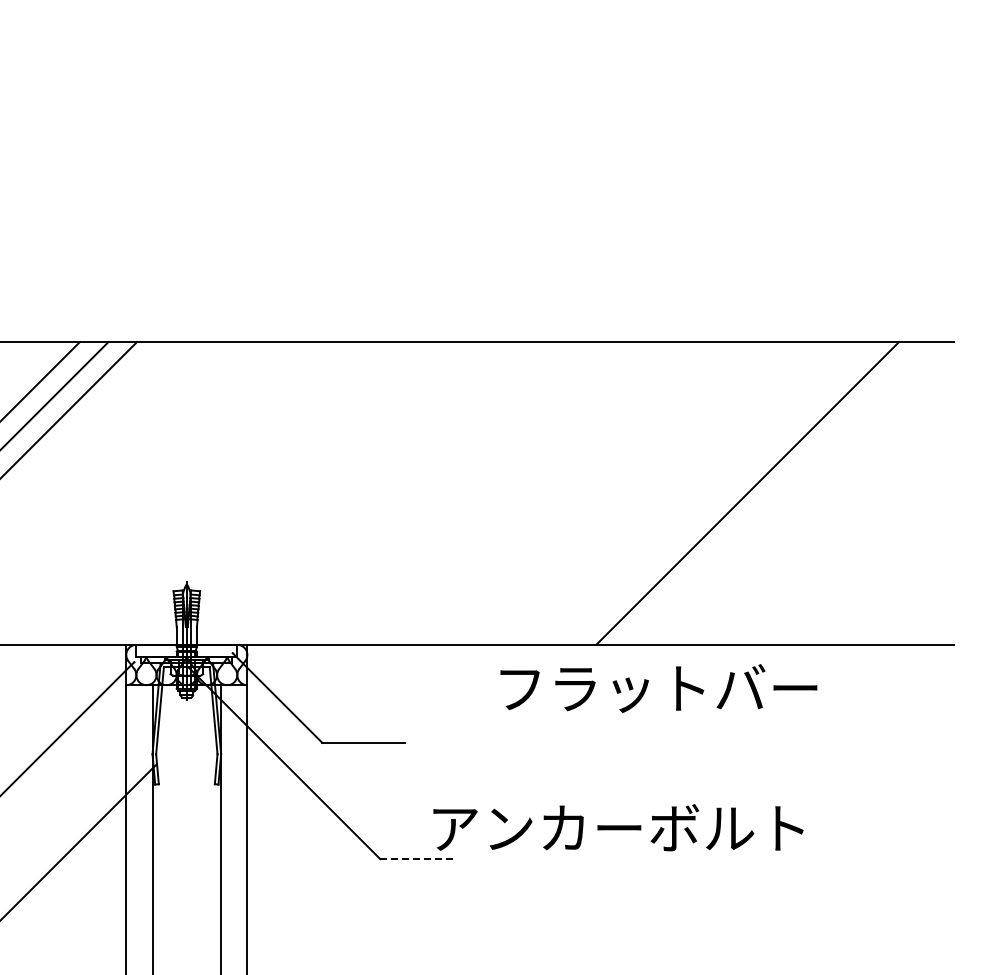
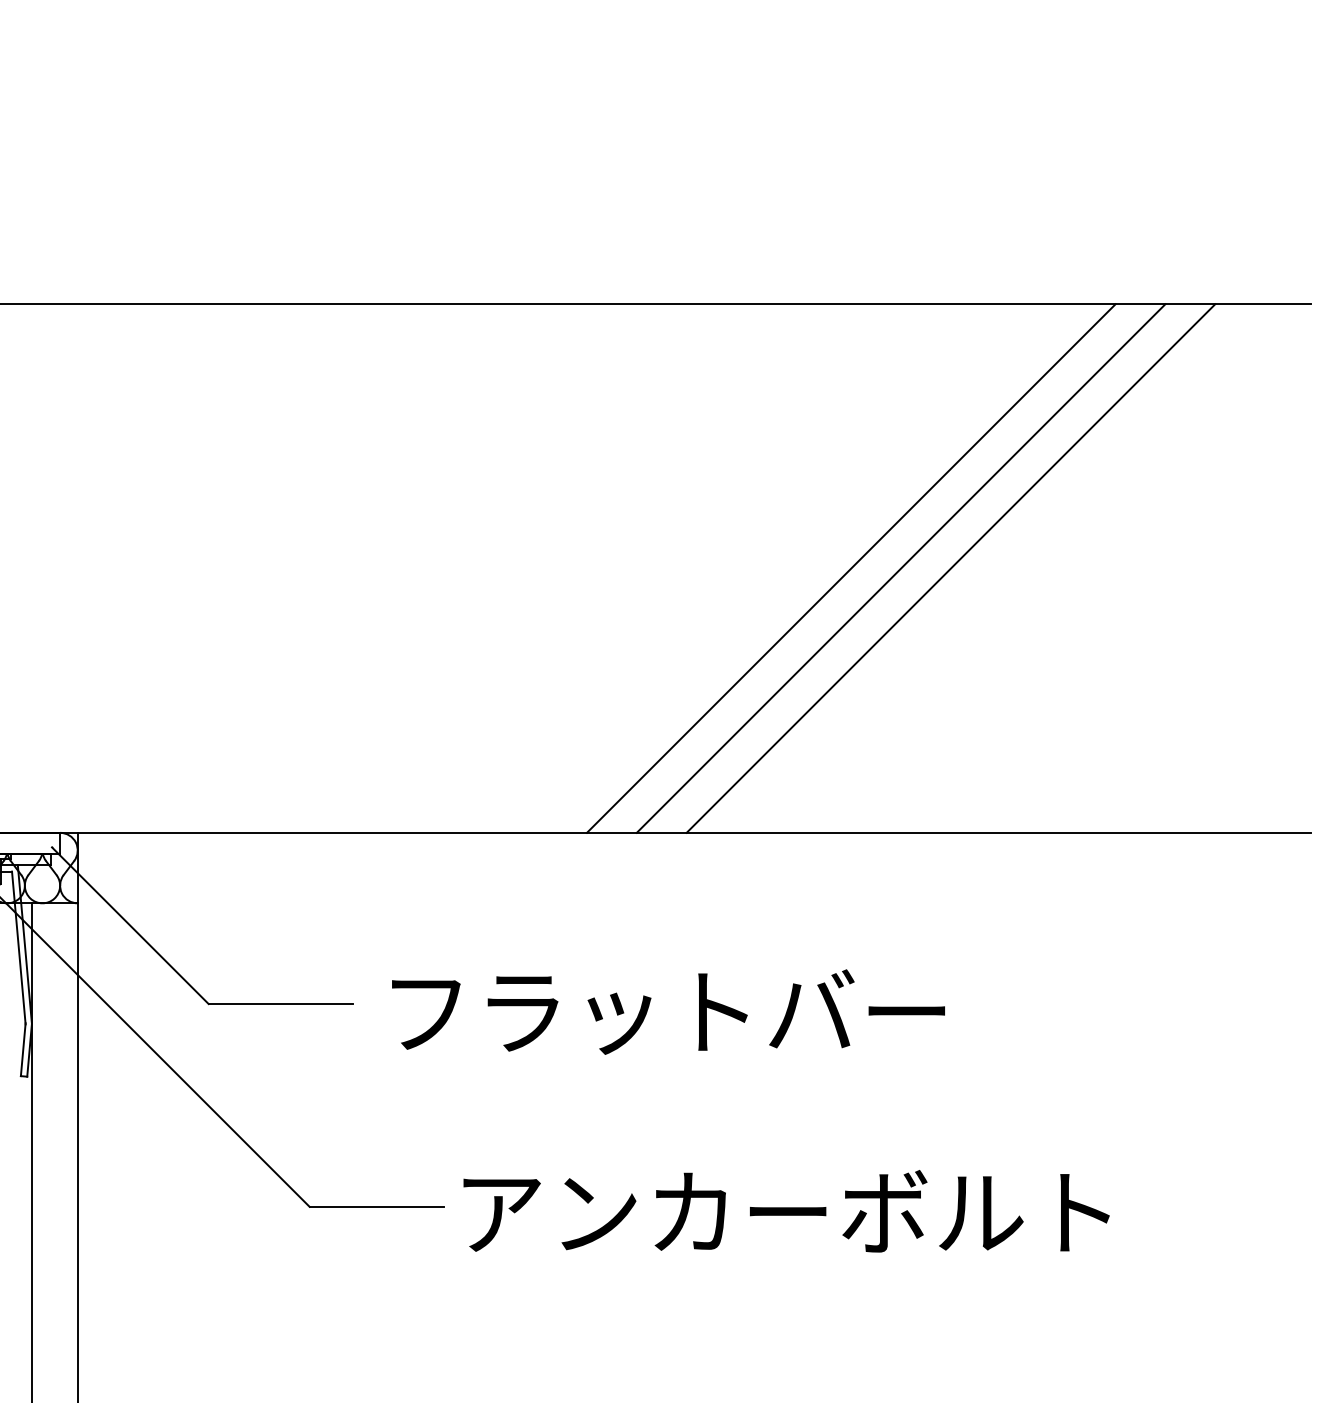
line: (690, 493) -> (851, 568), added
line: (718, 493) -> (900, 568), added
text: (658, 688) -> (667, 1012), moved
text: (618, 827) -> (786, 1210), moved
line: (418, 859) -> (376, 1207), dashed -> solid

